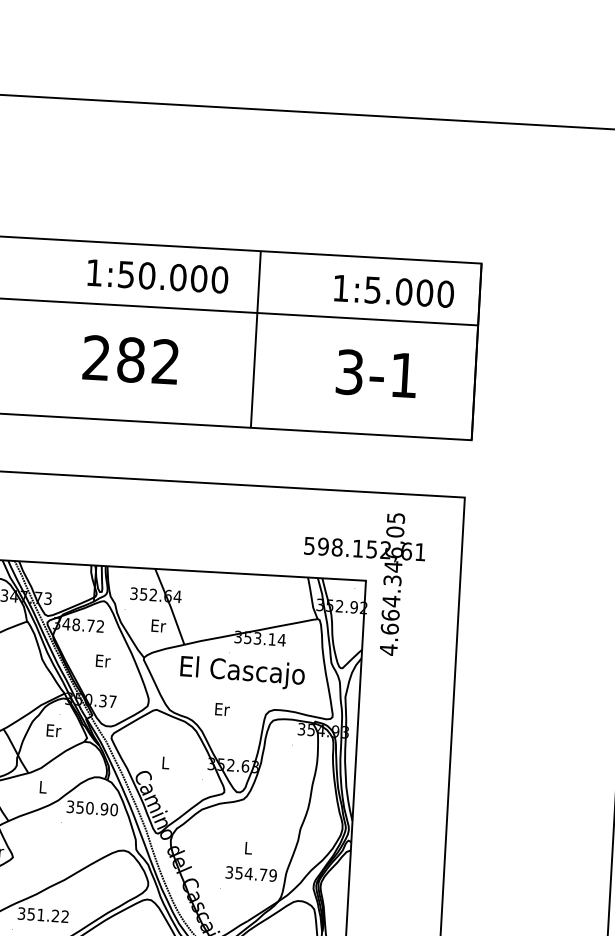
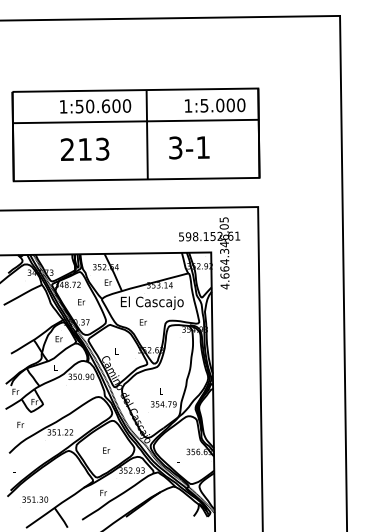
text: (179, 276) -> (106, 105), 1:50.000 -> 1:50.600
text: (147, 361) -> (93, 149), 282 -> 213
text: (377, 373) -> (189, 147), moved

